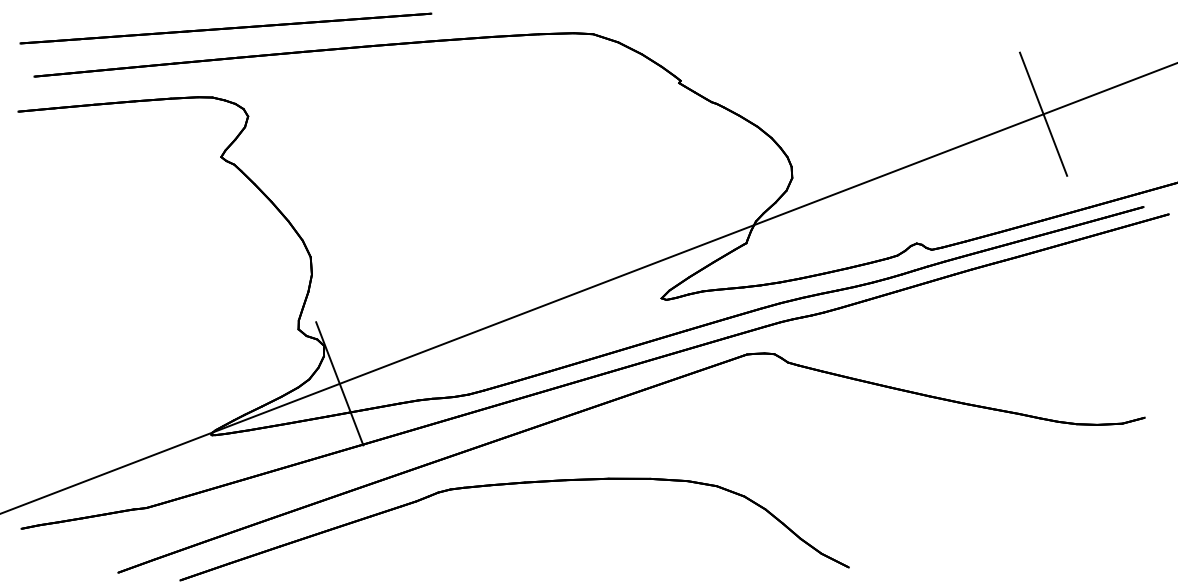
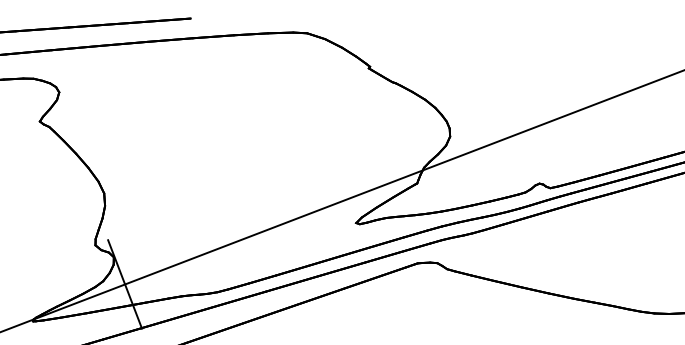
line: (1043, 113) -> (630, 90), removed

